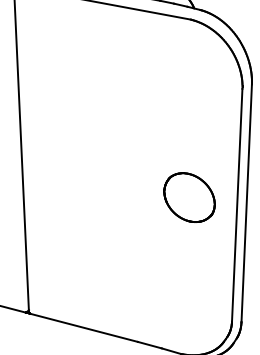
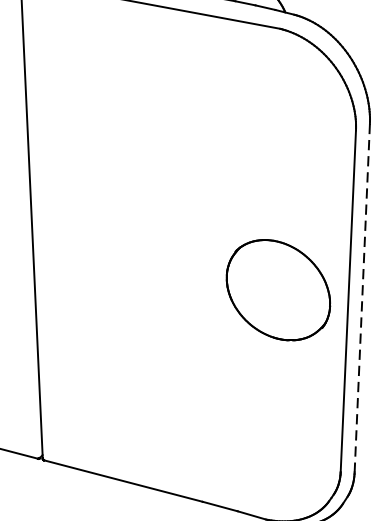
part: (189, 197) -> (278, 289), size x1.4
line: (246, 203) -> (361, 298), solid -> dashed

